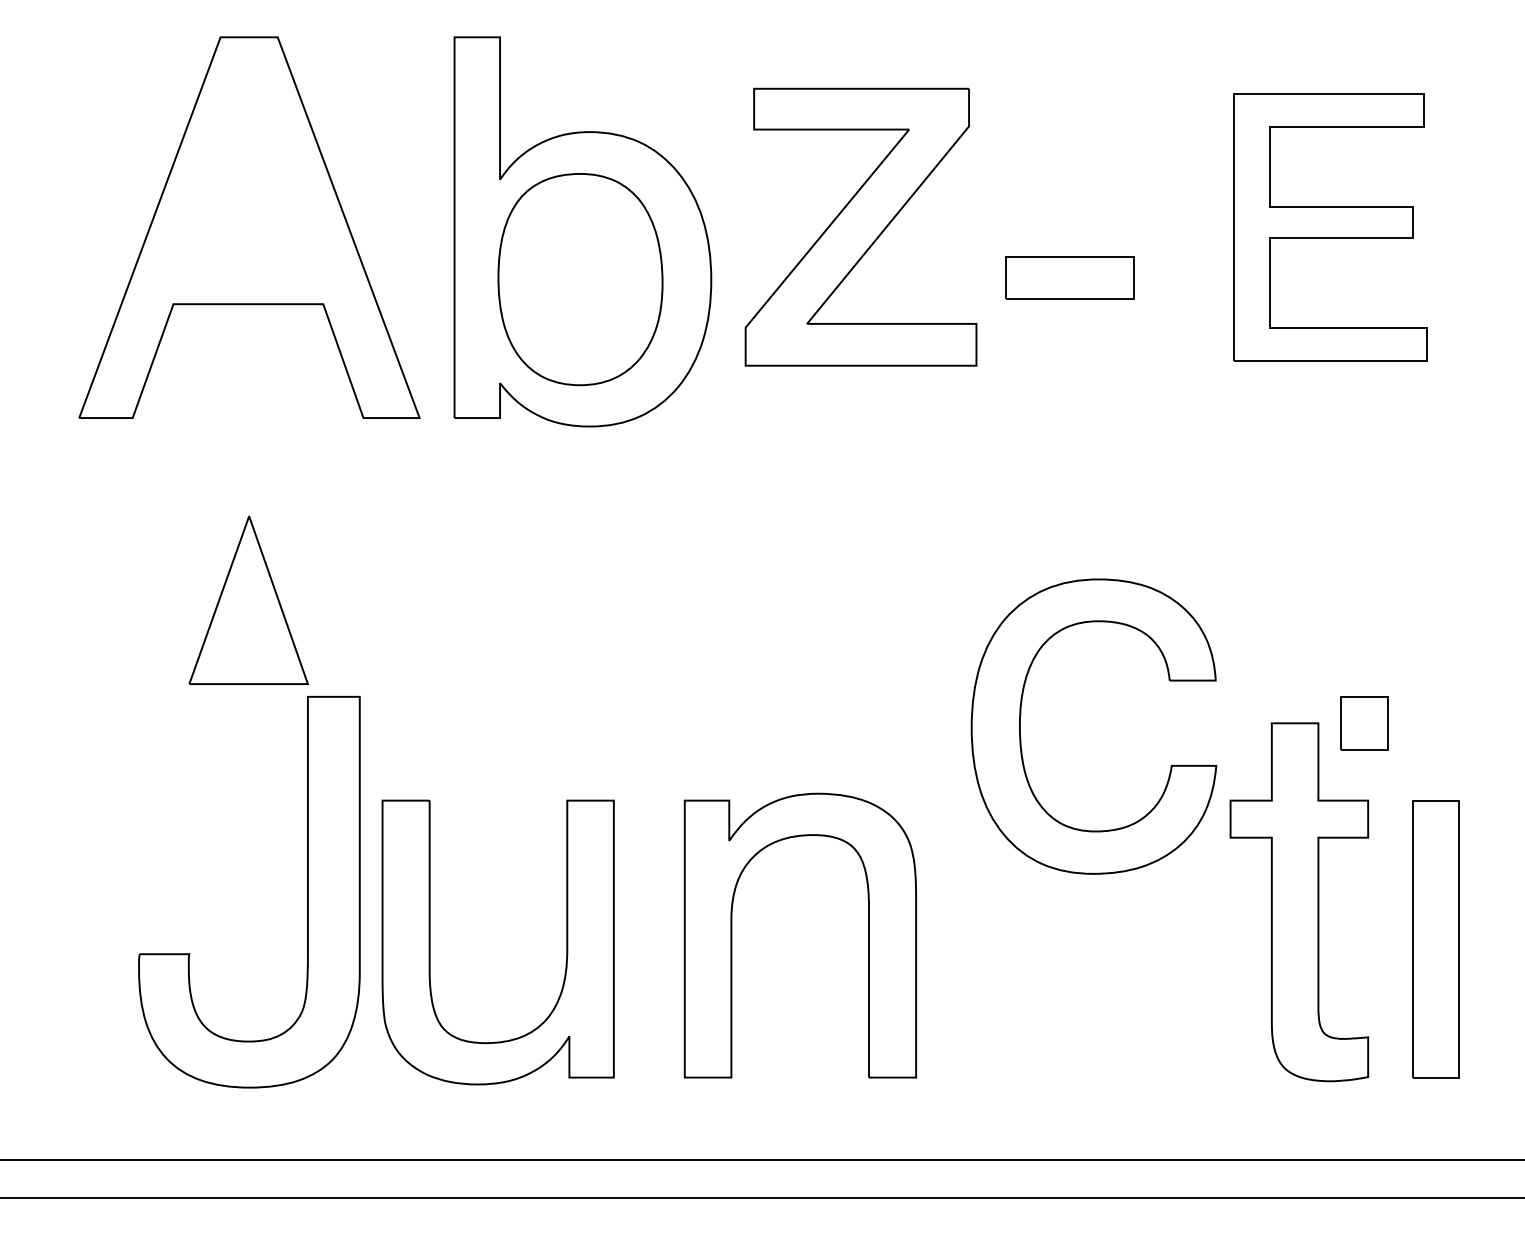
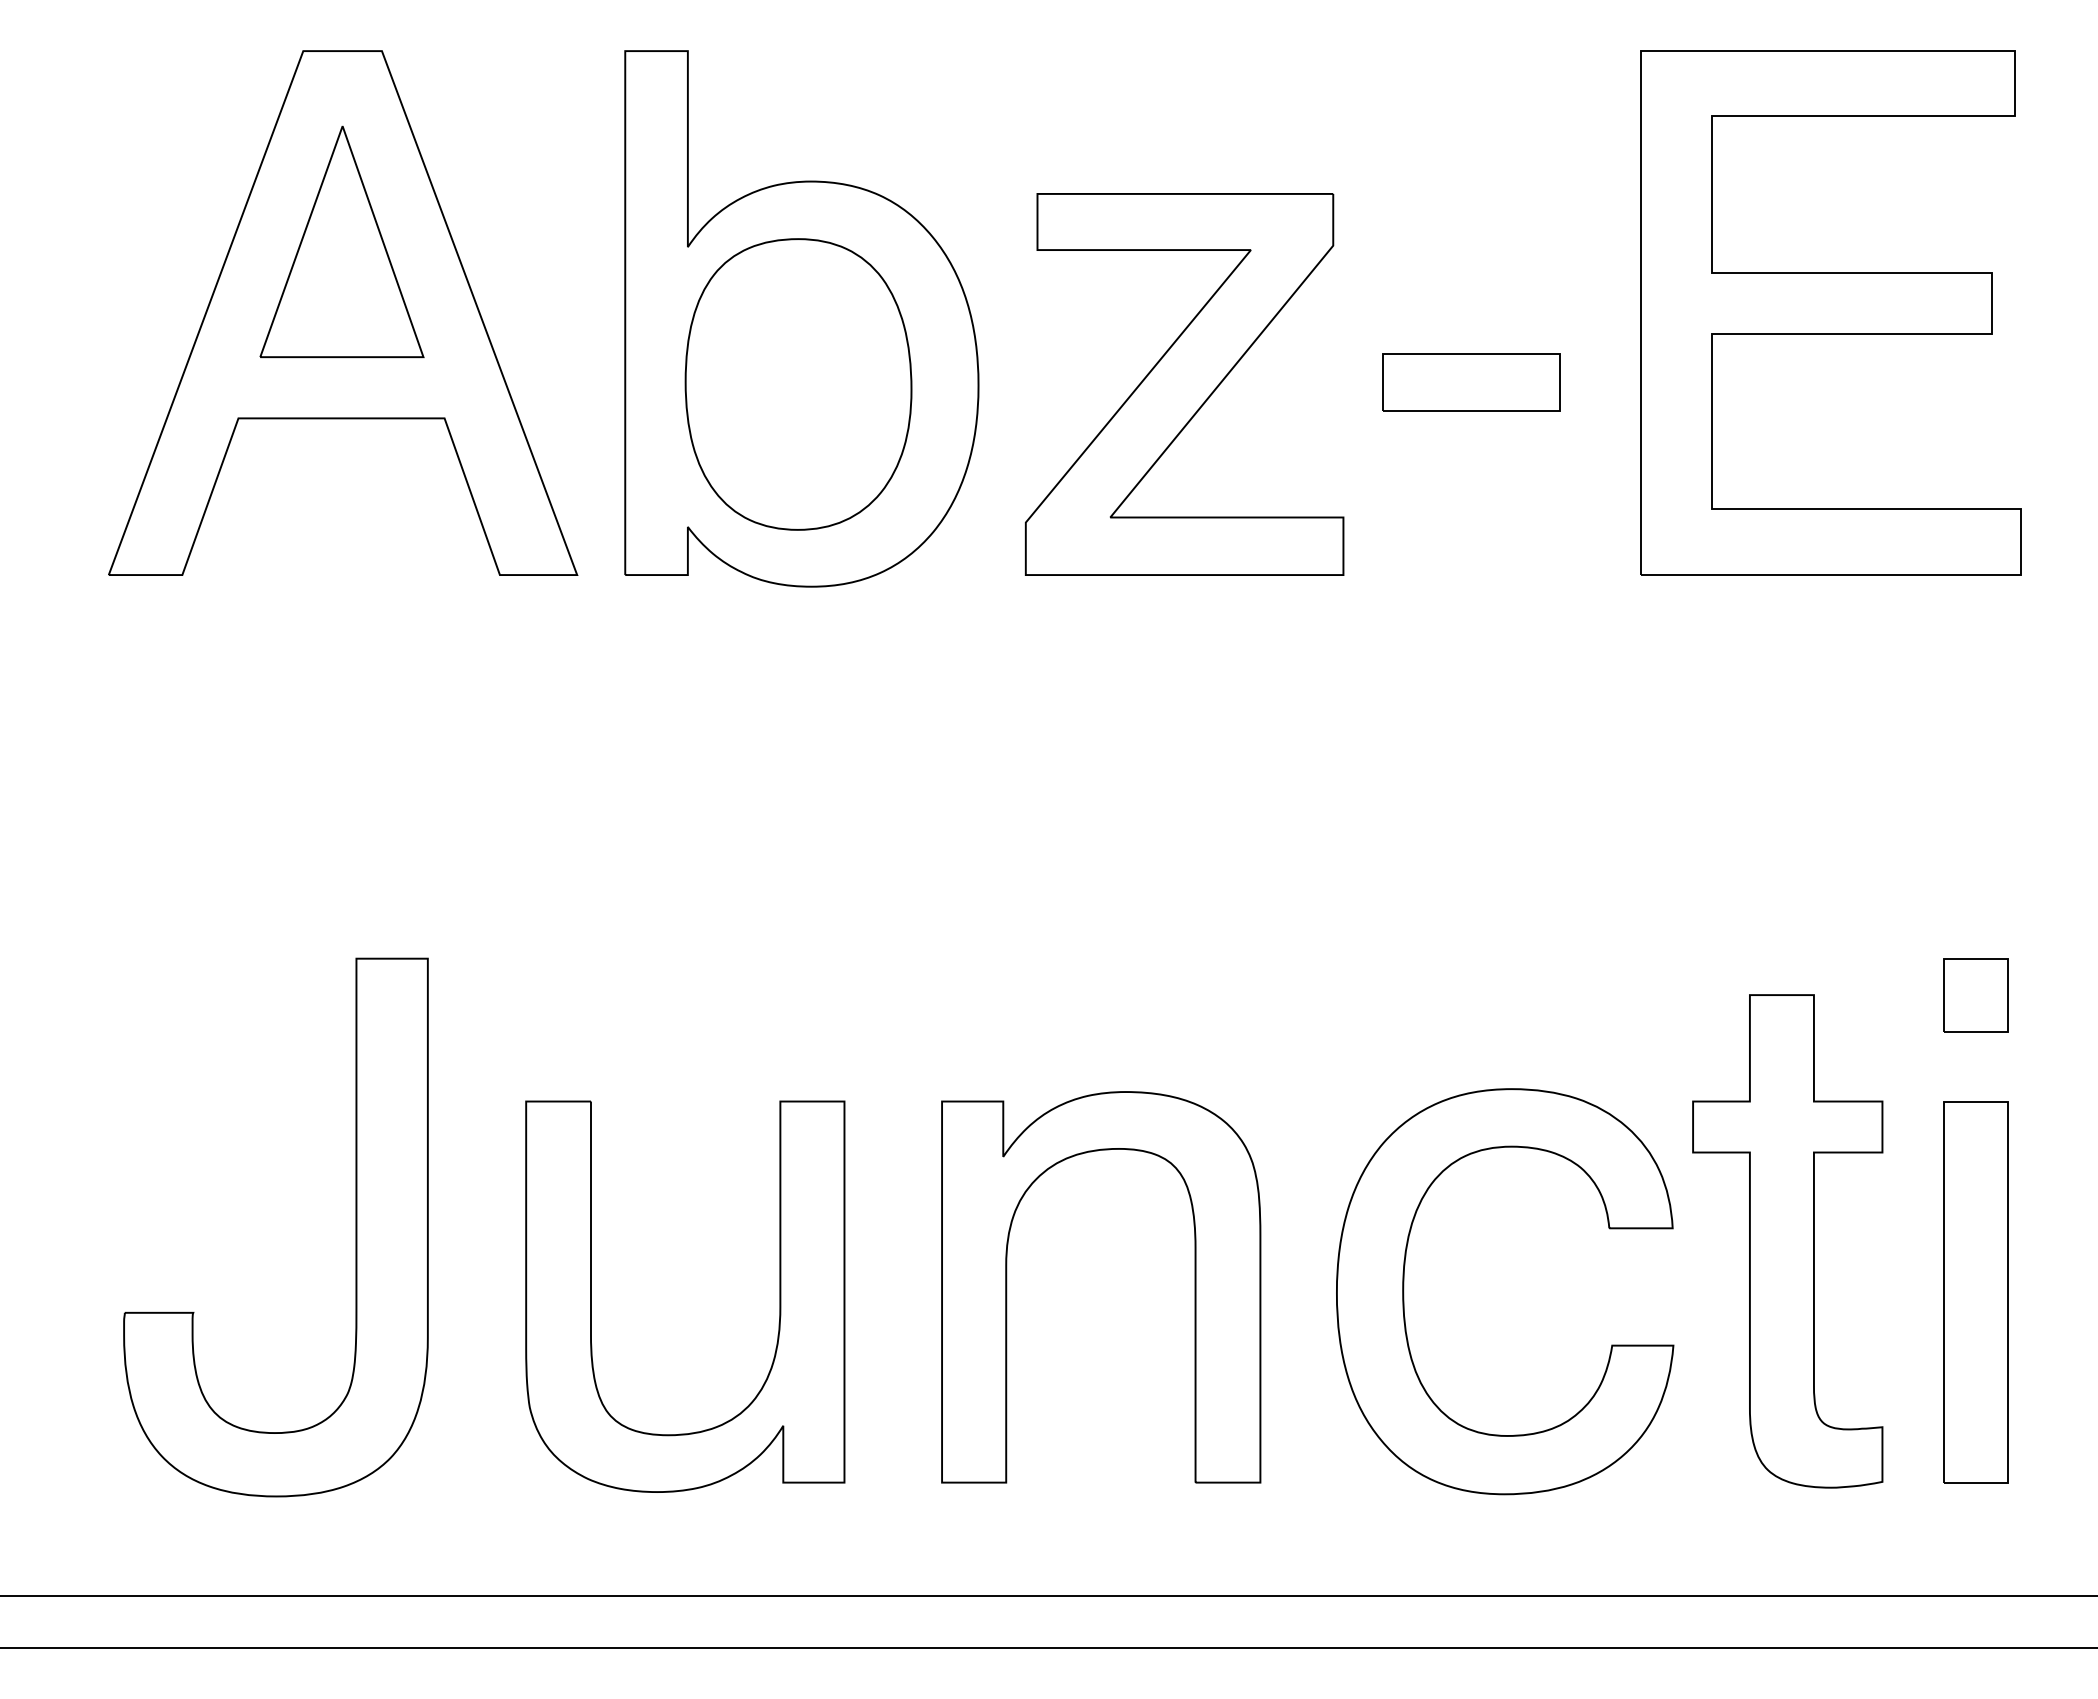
part: (860, 227) -> (1184, 384), moved
part: (1330, 227) -> (1830, 312), size x1.43
part: (248, 600) -> (341, 241), moved
part: (1364, 723) -> (1975, 995), moved
part: (1020, 726) -> (1404, 1291), moved
part: (307, 892) -> (355, 1227), moved

